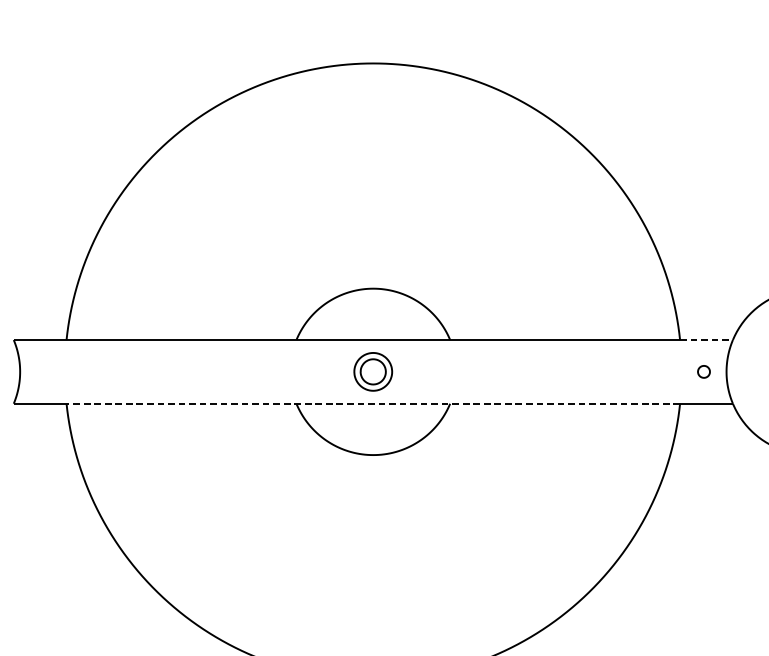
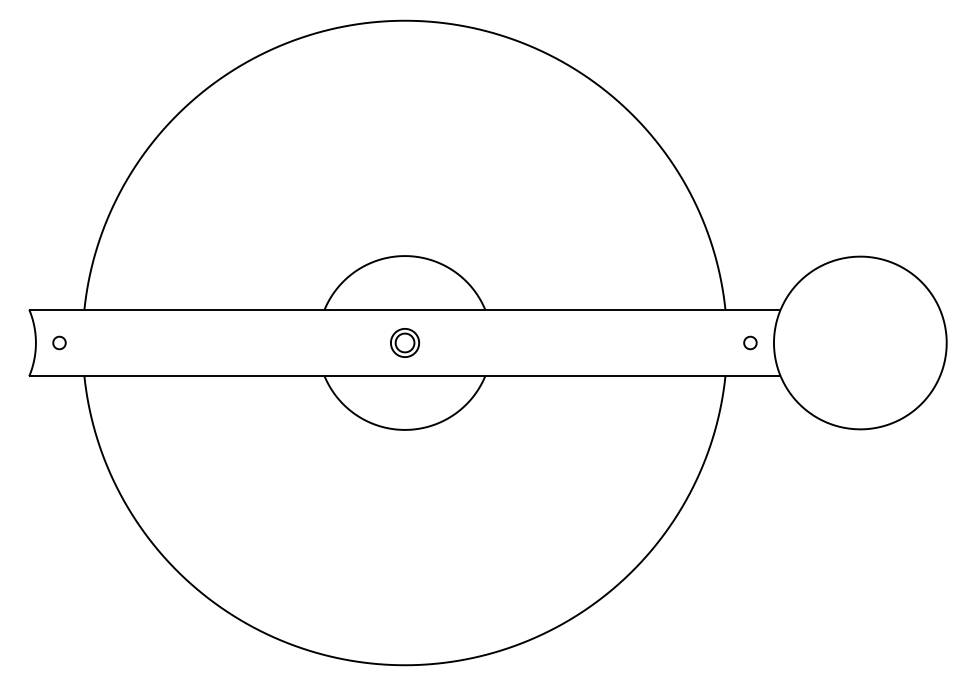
line: (706, 339) -> (753, 309), dashed -> solid
part: (42, 371) -> (59, 342), added
part: (373, 371) -> (405, 342), size x0.71
line: (372, 403) -> (404, 376), dashed -> solid

